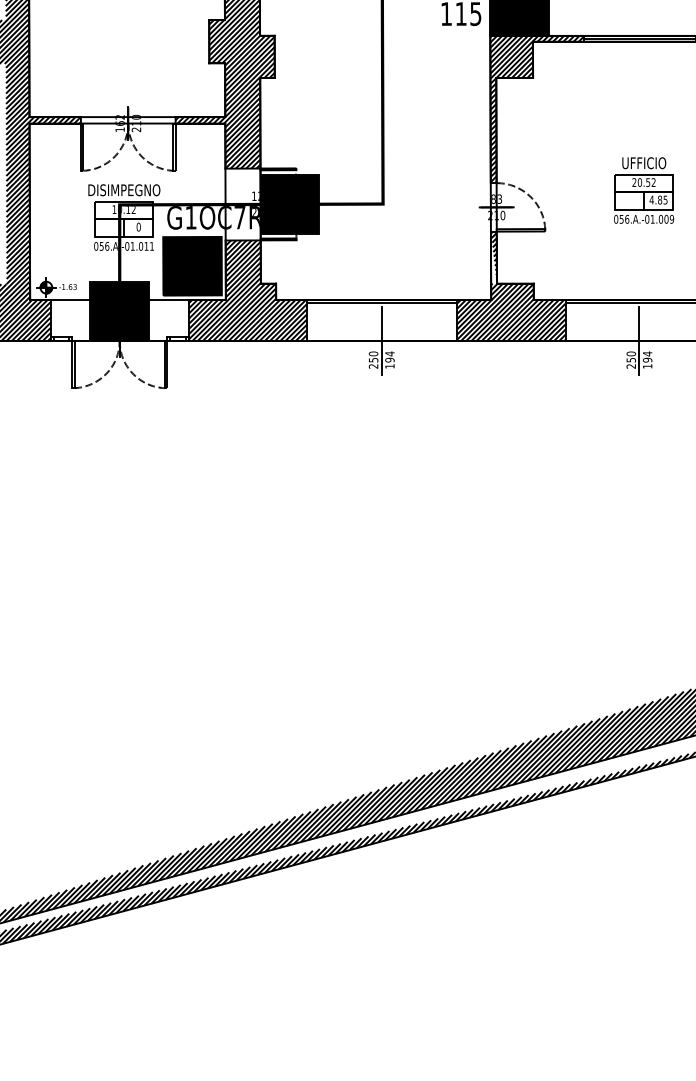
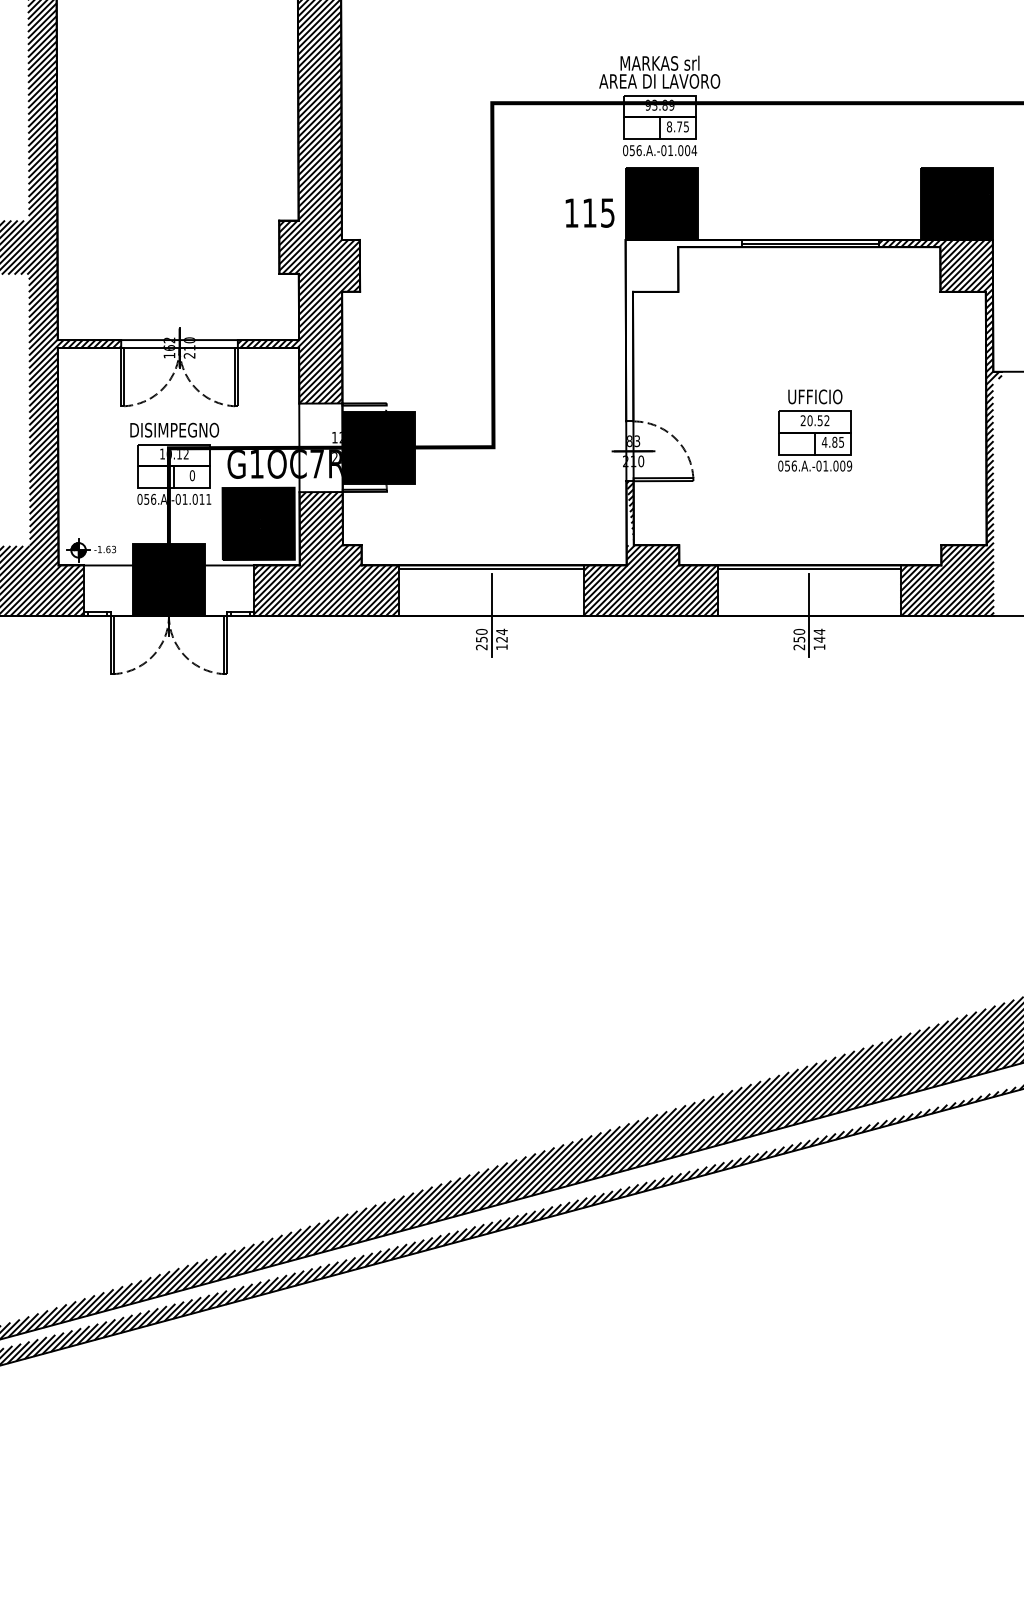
hatch: (537, 109) -> (683, 330), removed
text: (389, 360) -> (501, 639), 194 -> 124
text: (647, 360) -> (819, 639), 194 -> 144

